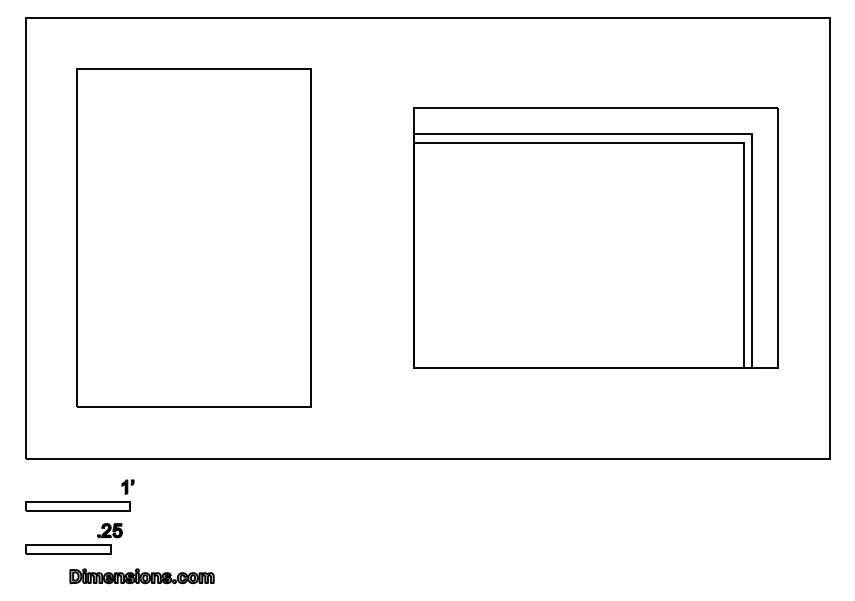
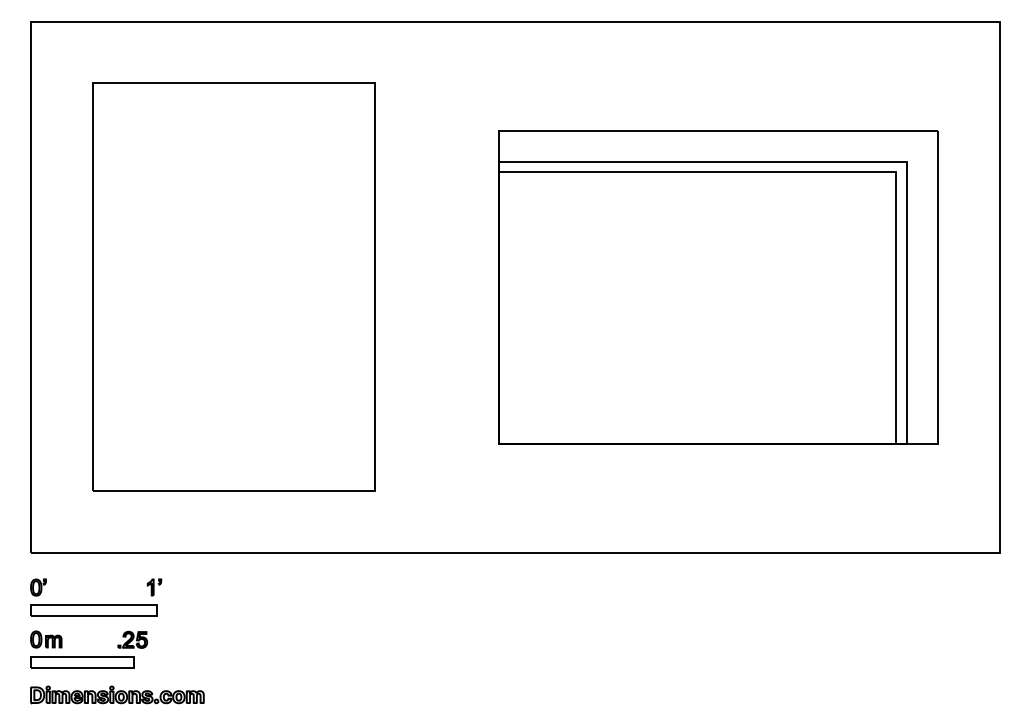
part: (31, 487) -> (38, 587), added
part: (38, 530) -> (46, 639), added
part: (142, 575) -> (117, 694), moved

